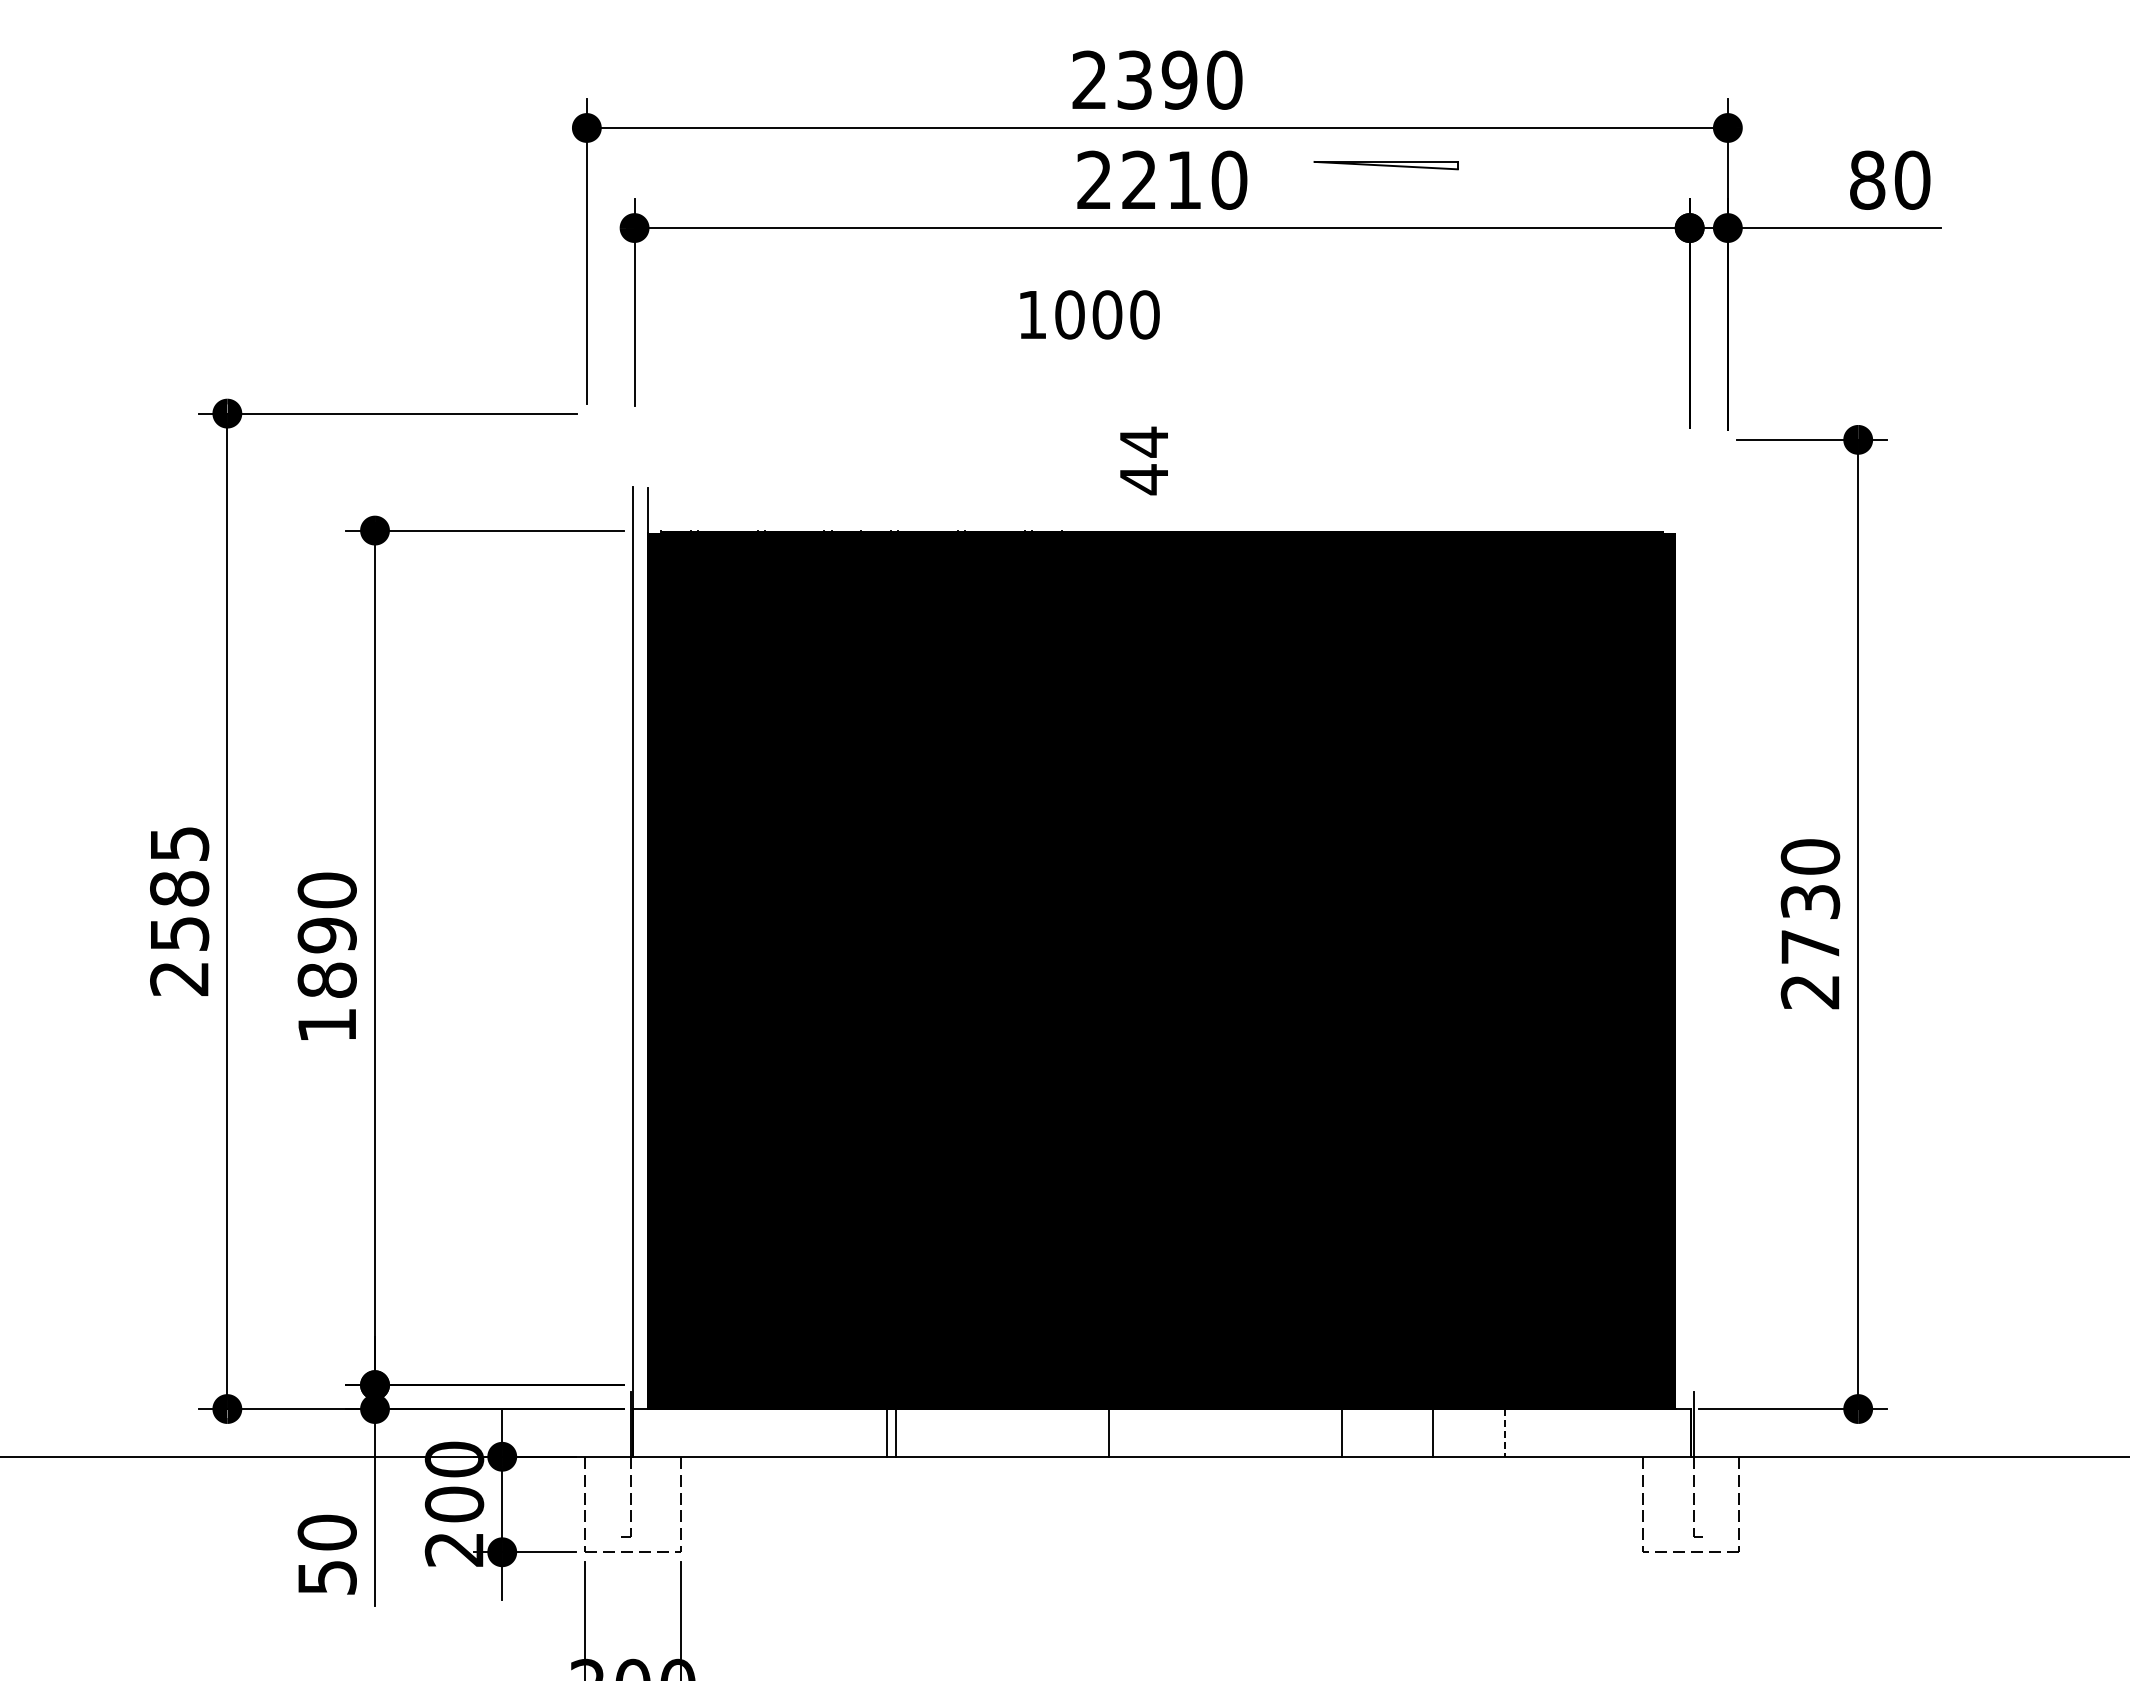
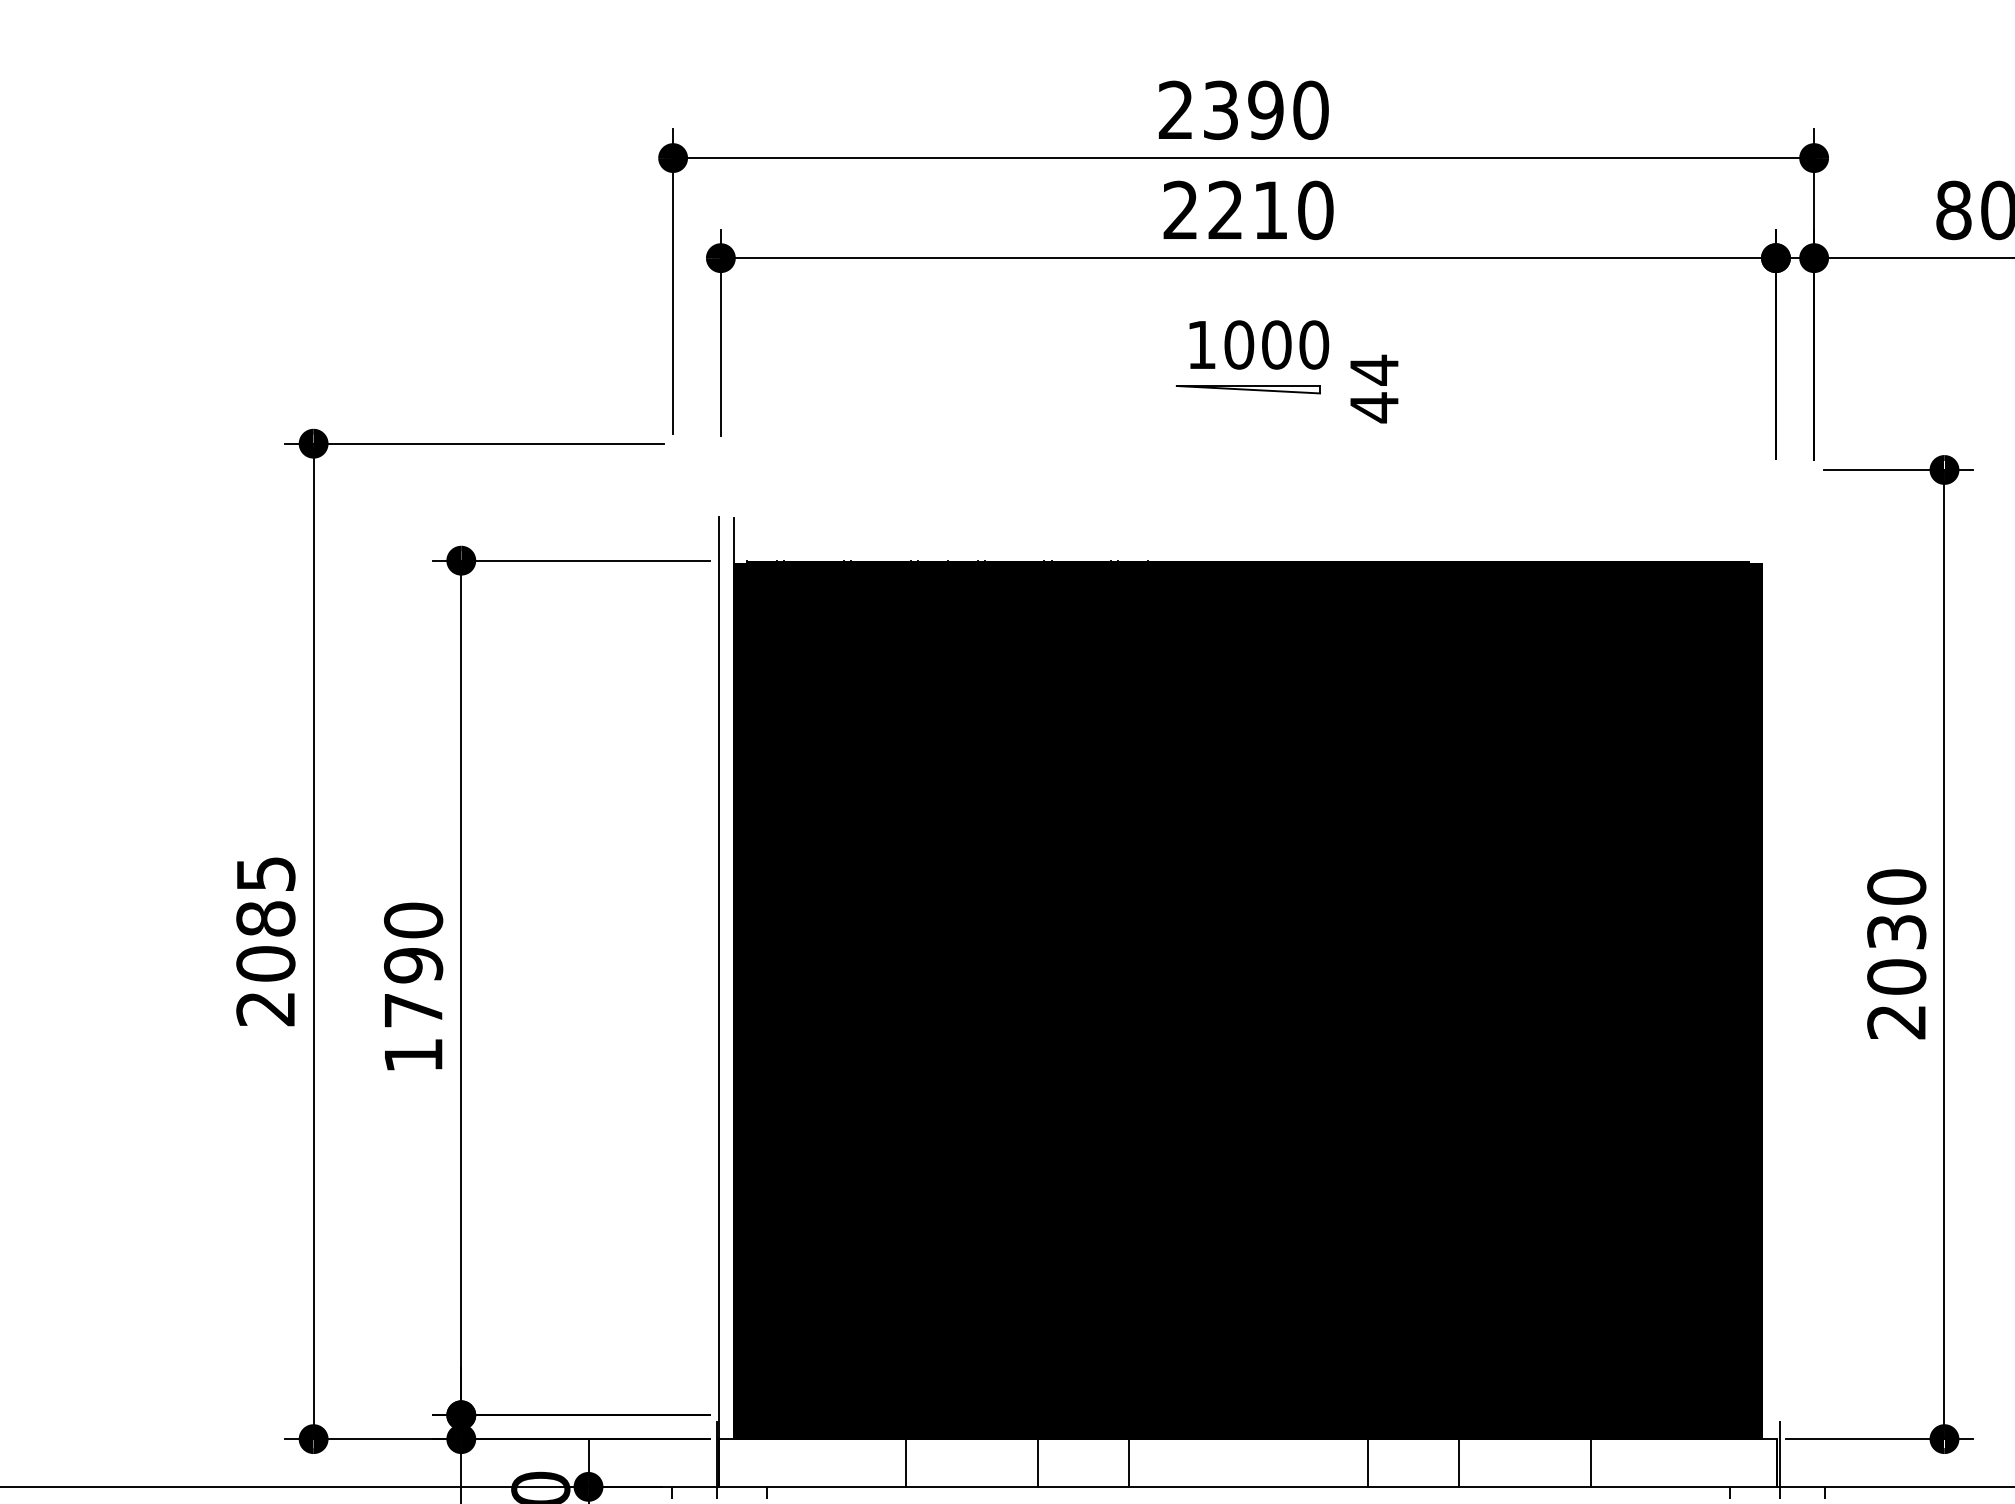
part: (1385, 165) -> (1247, 389), moved
text: (1089, 314) -> (1258, 344), moved
text: (1143, 460) -> (1373, 388), moved
text: (179, 933) -> (265, 963), 2585 -> 2085
text: (1810, 946) -> (1896, 976), 2730 -> 2030
text: (326, 979) -> (412, 1009), 1890 -> 1790
line: (887, 1432) -> (905, 1462), moved
line: (895, 1432) -> (1037, 1462), moved
line: (1109, 1432) -> (1128, 1462), moved
line: (1341, 1432) -> (1367, 1462), moved
line: (1432, 1432) -> (1458, 1462), moved
line: (1504, 1432) -> (1590, 1462), dashed -> solid

